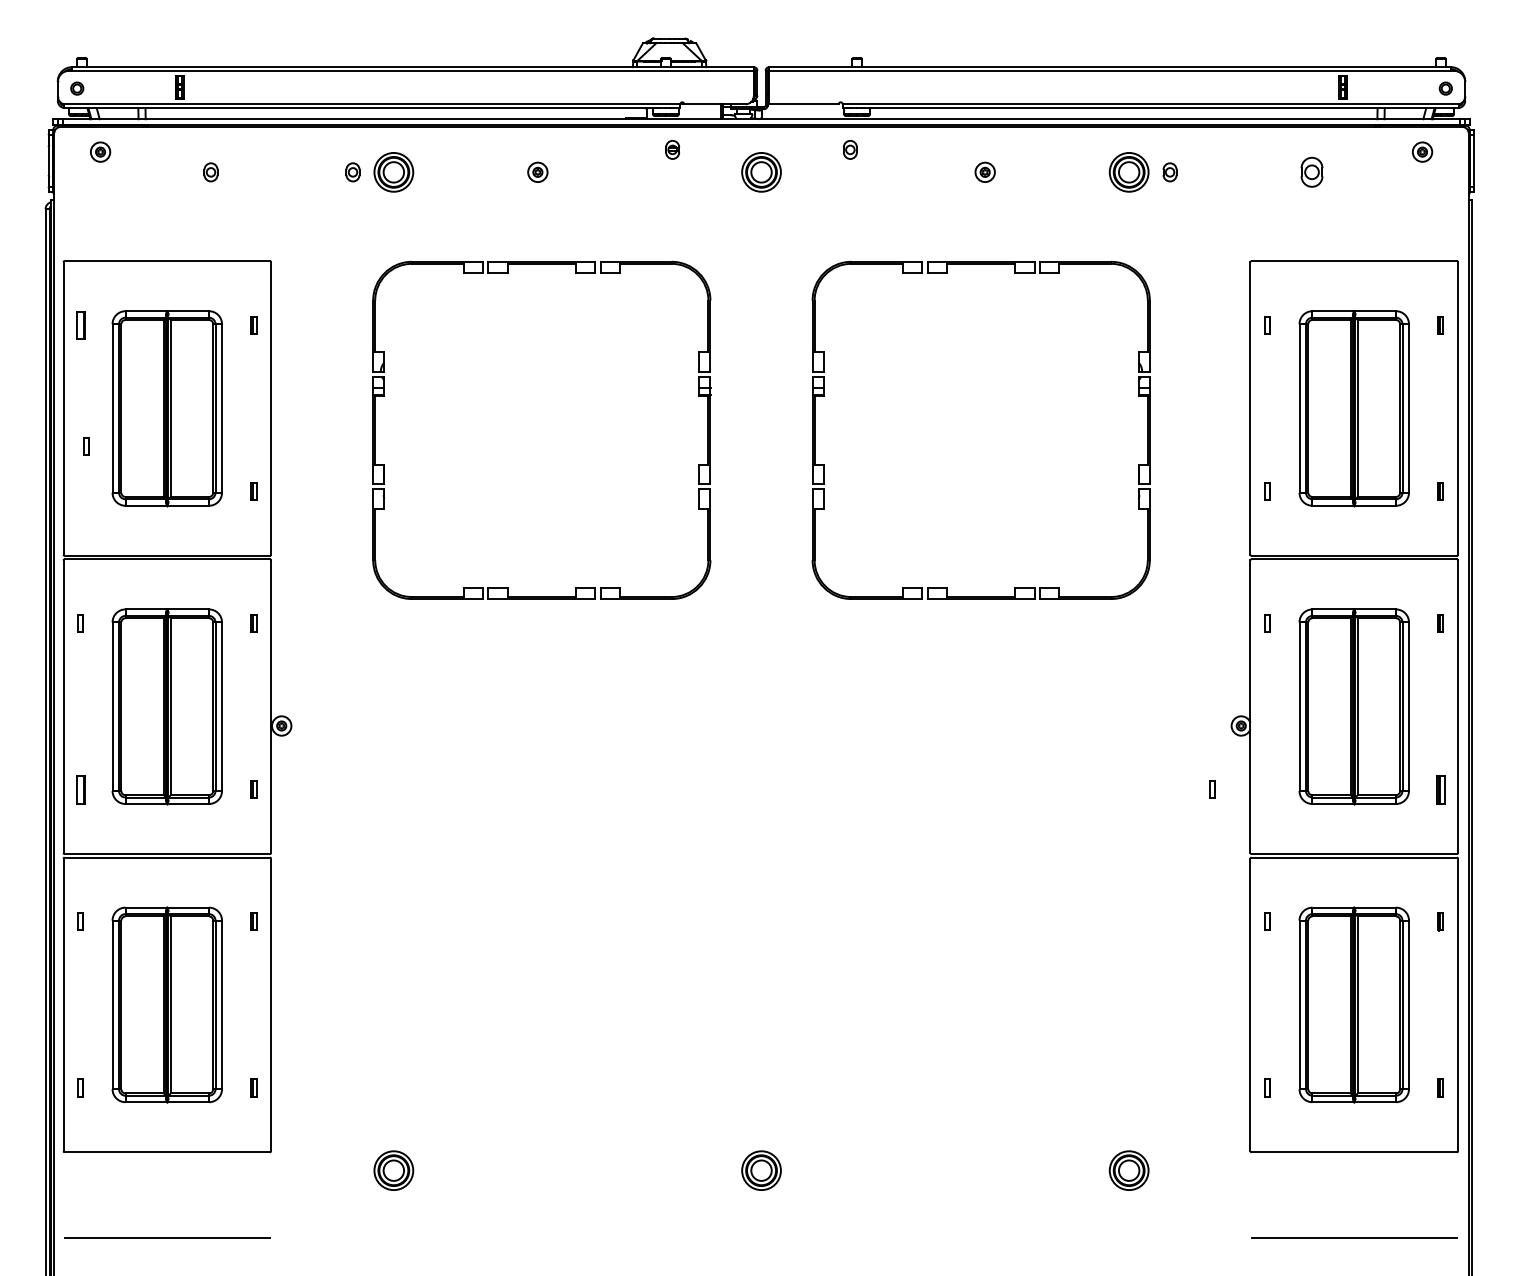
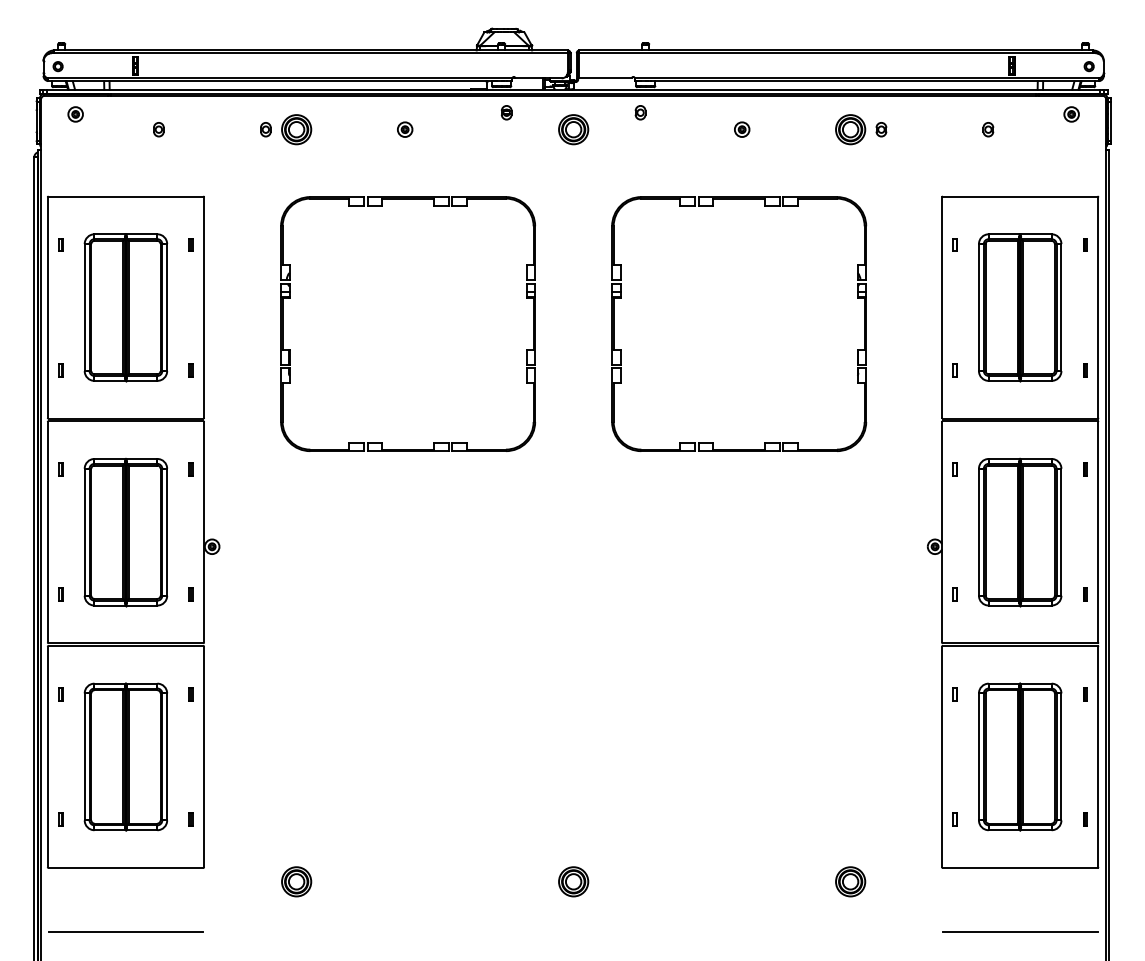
part: (1311, 172) -> (988, 129), size x0.62
part: (80, 325) -> (60, 245), size x0.62
part: (86, 446) -> (60, 370), moved
part: (80, 789) -> (60, 594), size x0.62
part: (1212, 789) -> (954, 594), moved
part: (1440, 789) -> (1085, 594), size x0.62

